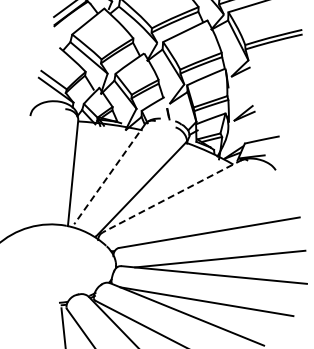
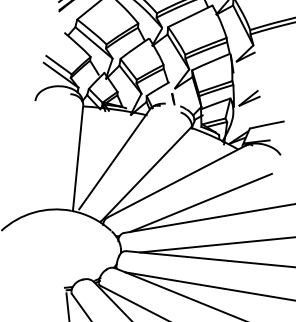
line: (109, 174) -> (114, 159), dashed -> solid
line: (172, 196) -> (177, 181), dashed -> solid
line: (195, 217) -> (200, 202), added

